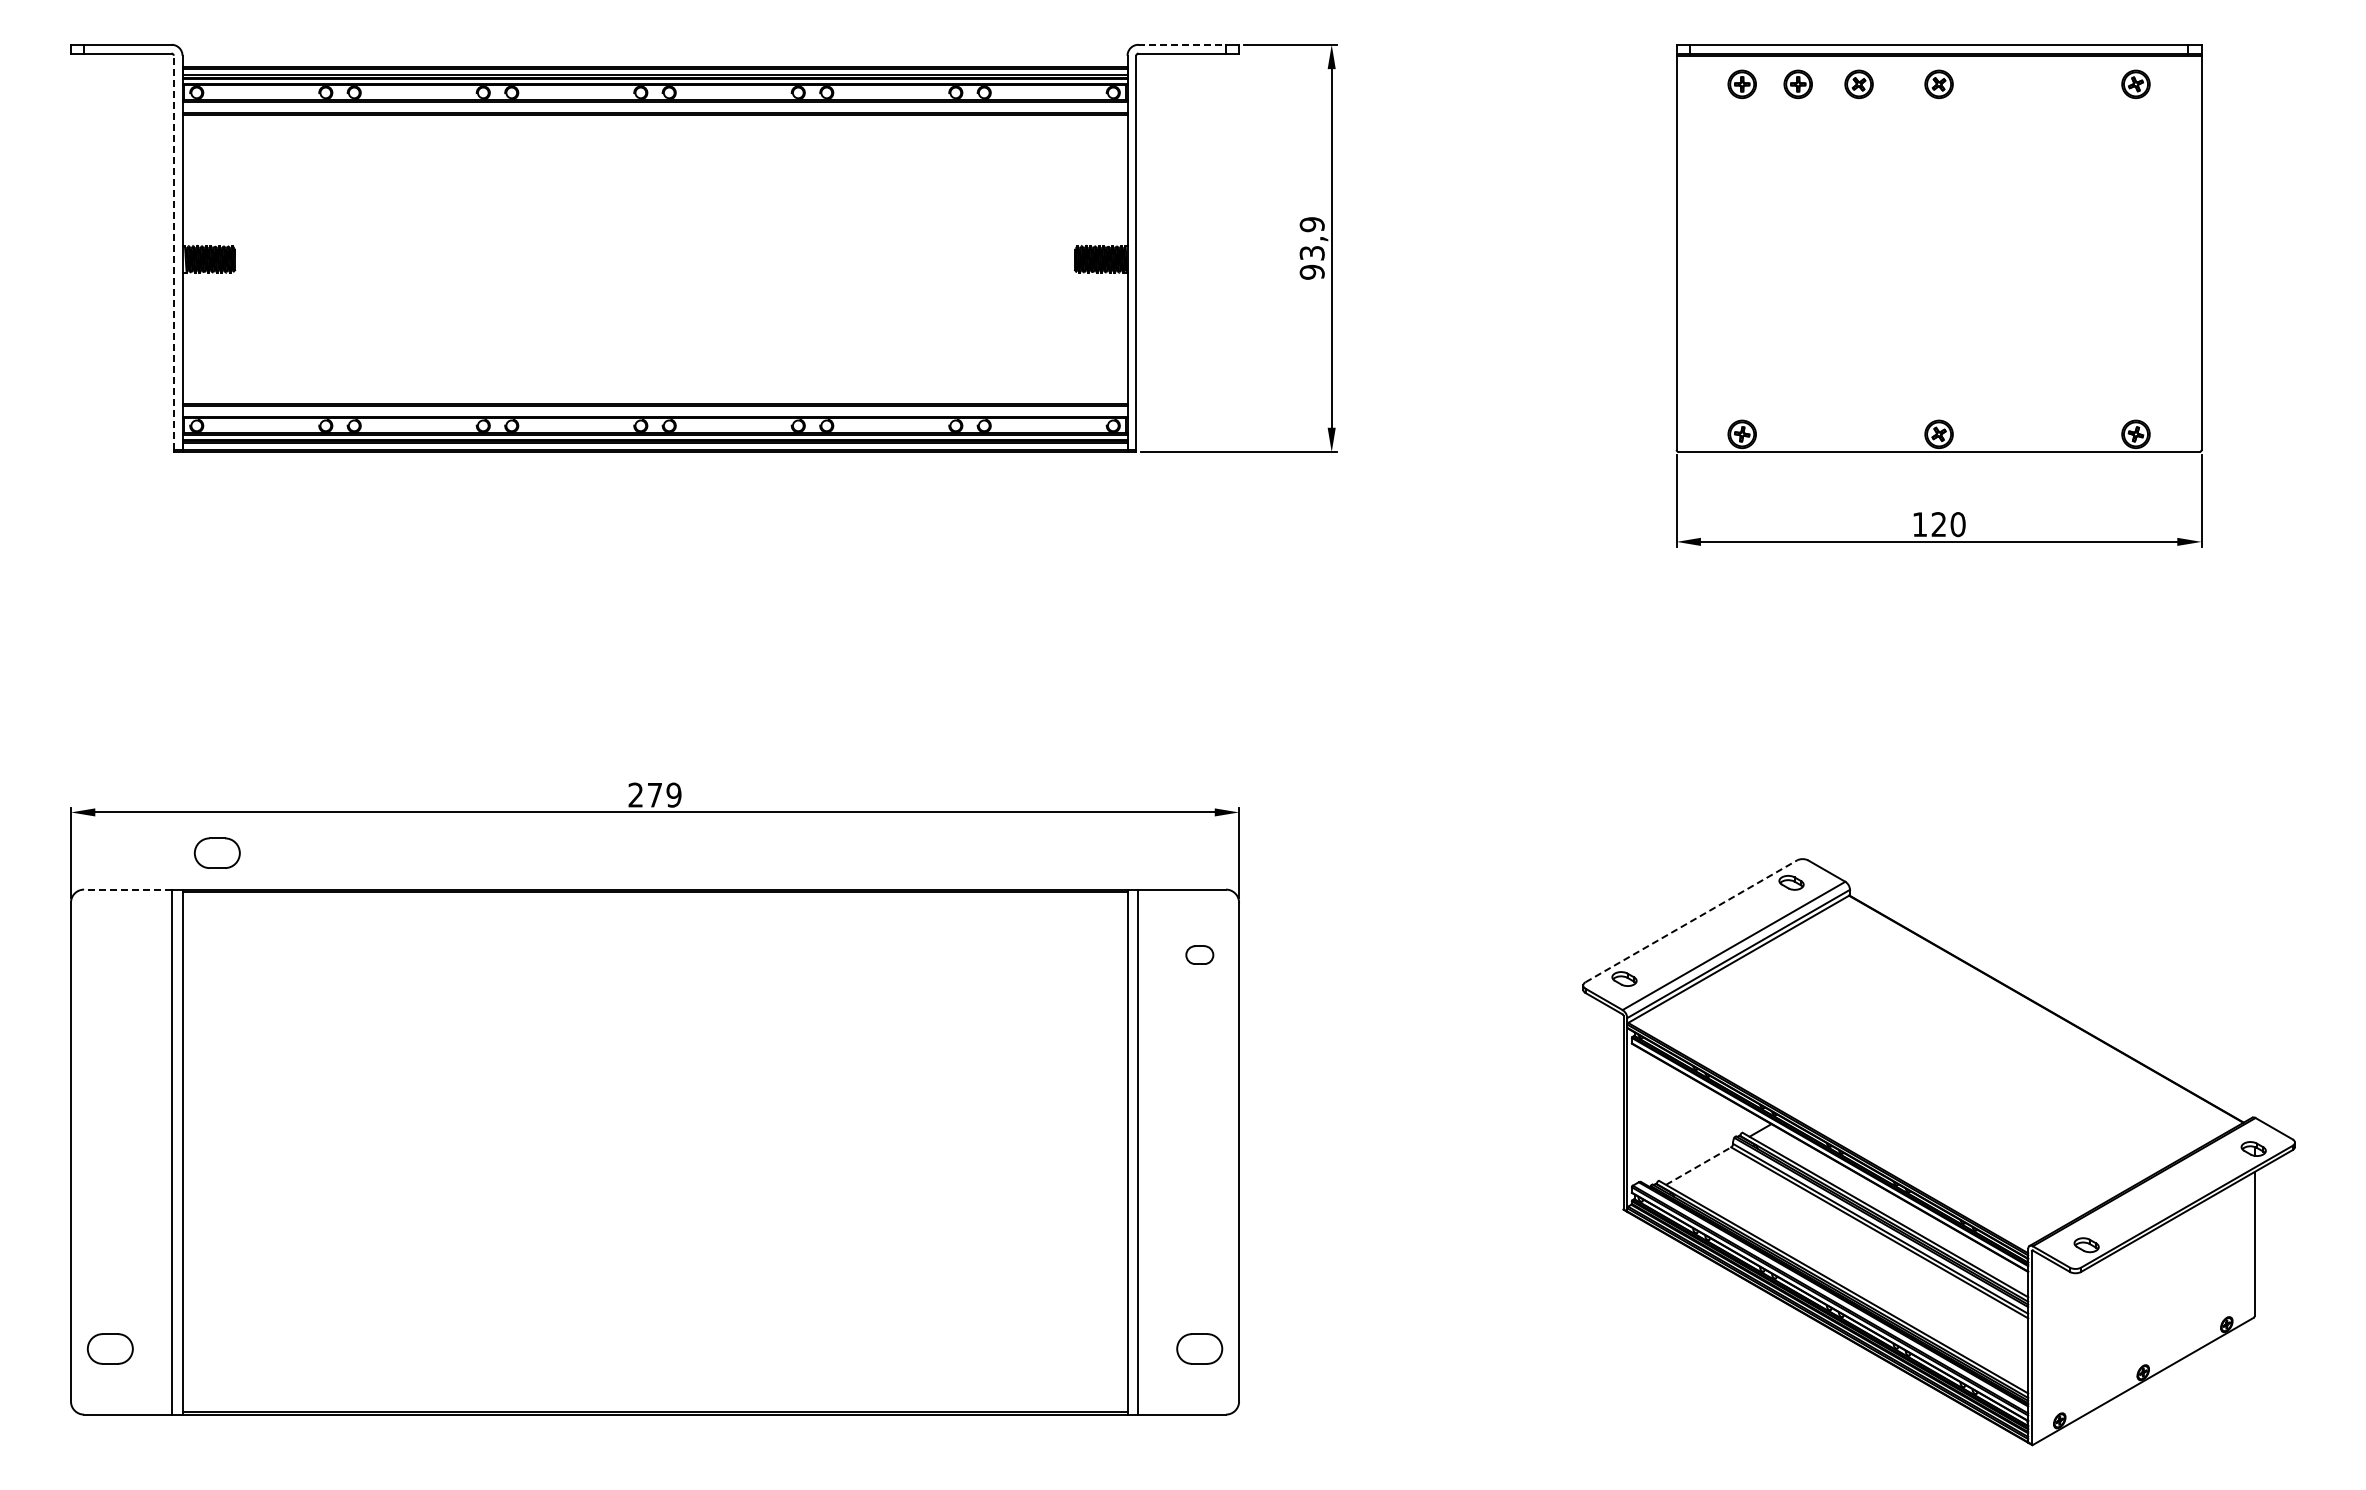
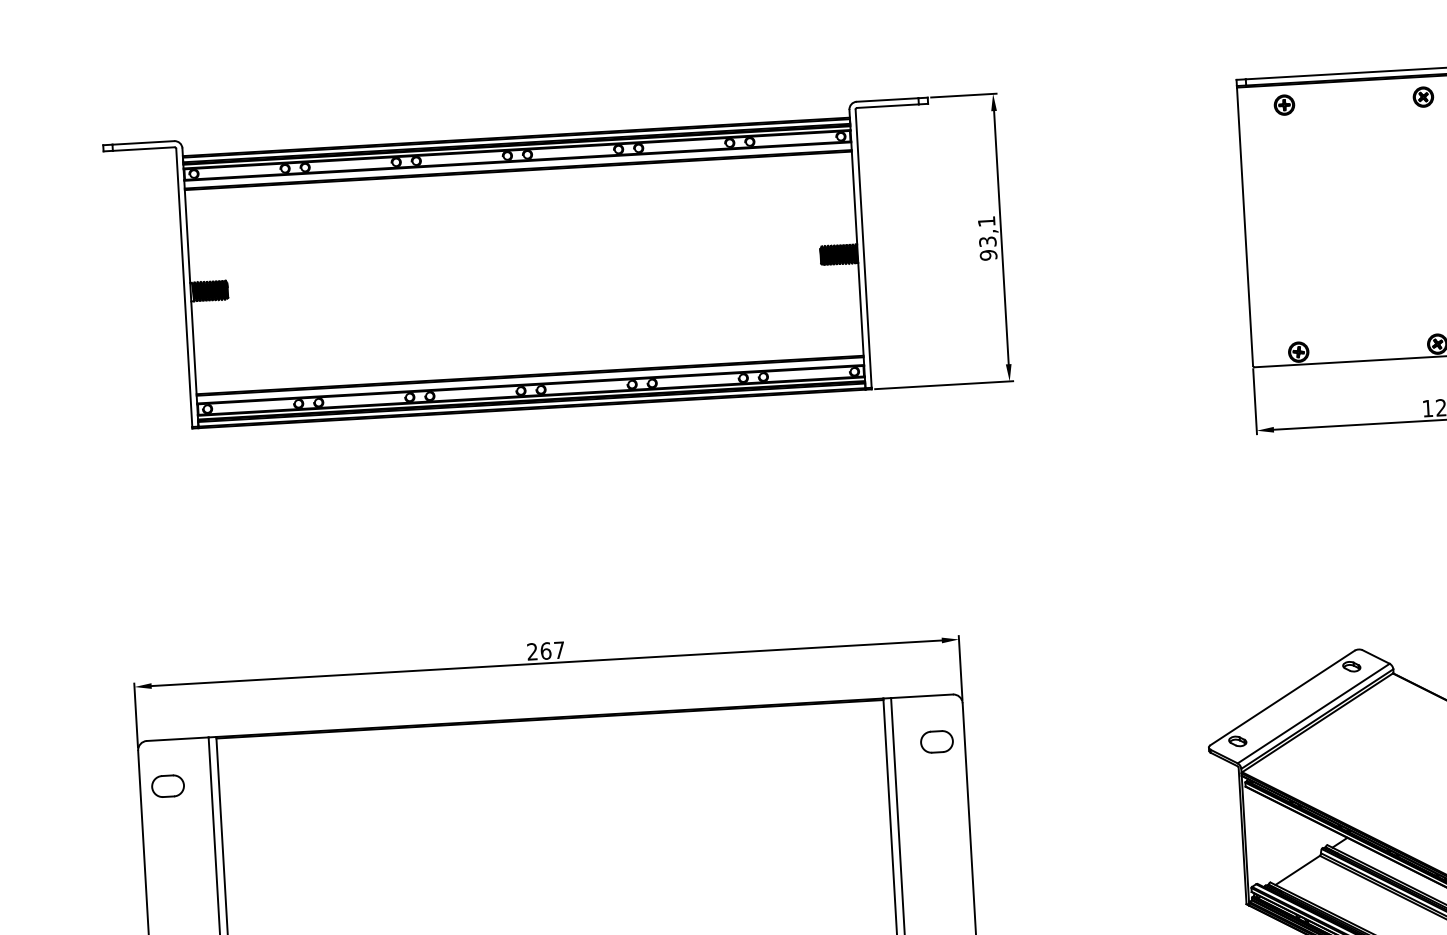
line: (1182, 44) -> (887, 99), dashed -> solid
part: (1858, 83) -> (1366, 99), removed
part: (1797, 84) -> (1323, 102), removed
text: (1311, 224) -> (986, 221), 93,9 -> 93,1
line: (173, 252) -> (184, 287), dashed -> solid
text: (664, 794) -> (552, 650), 279 -> 267
part: (216, 852) -> (167, 785), moved
line: (127, 889) -> (177, 739), dashed -> solid
line: (1691, 921) -> (1282, 698), dashed -> solid
part: (1199, 954) -> (936, 741), size x1.67
line: (1698, 1166) -> (1297, 870), dashed -> solid

